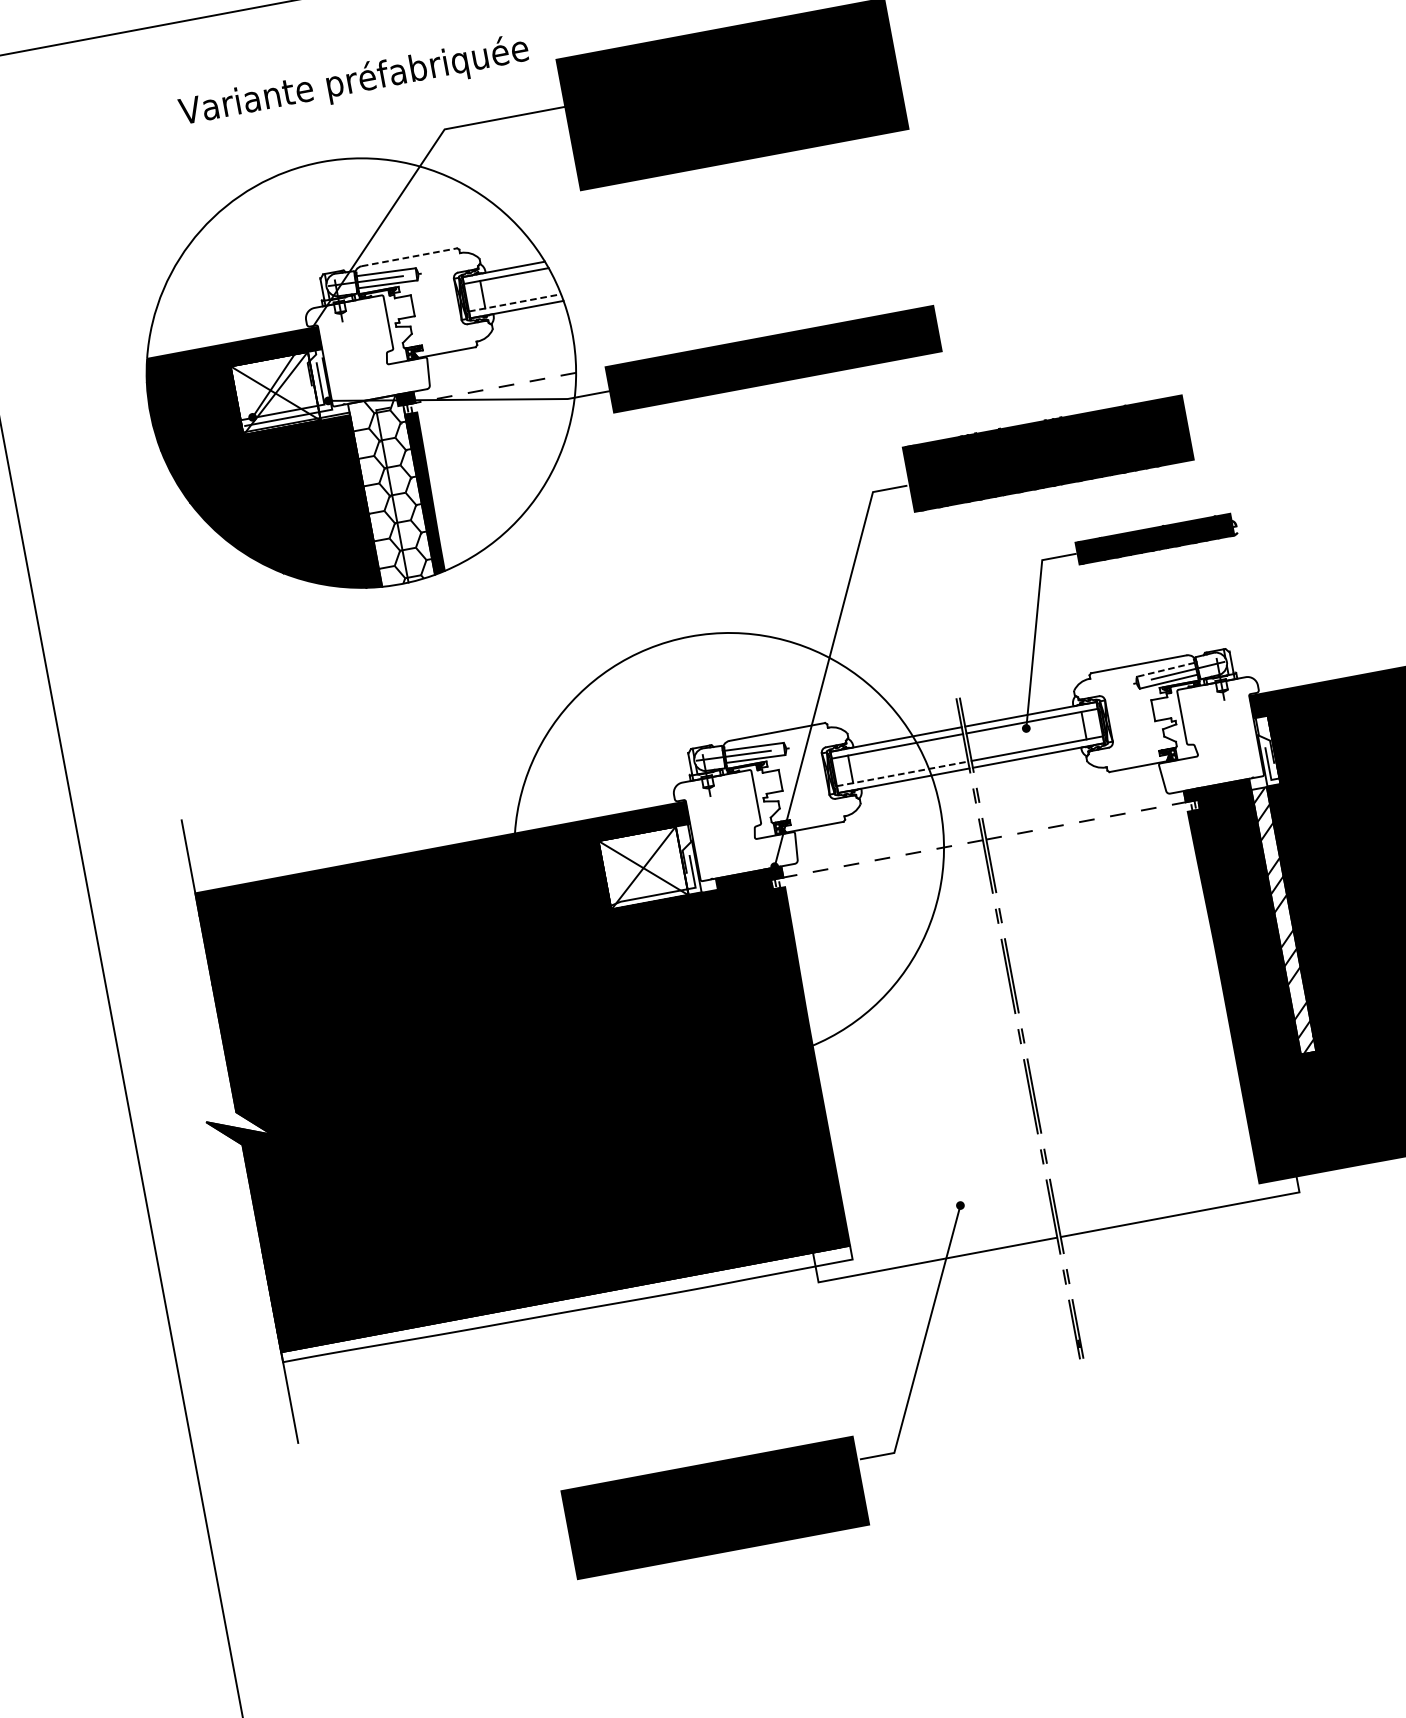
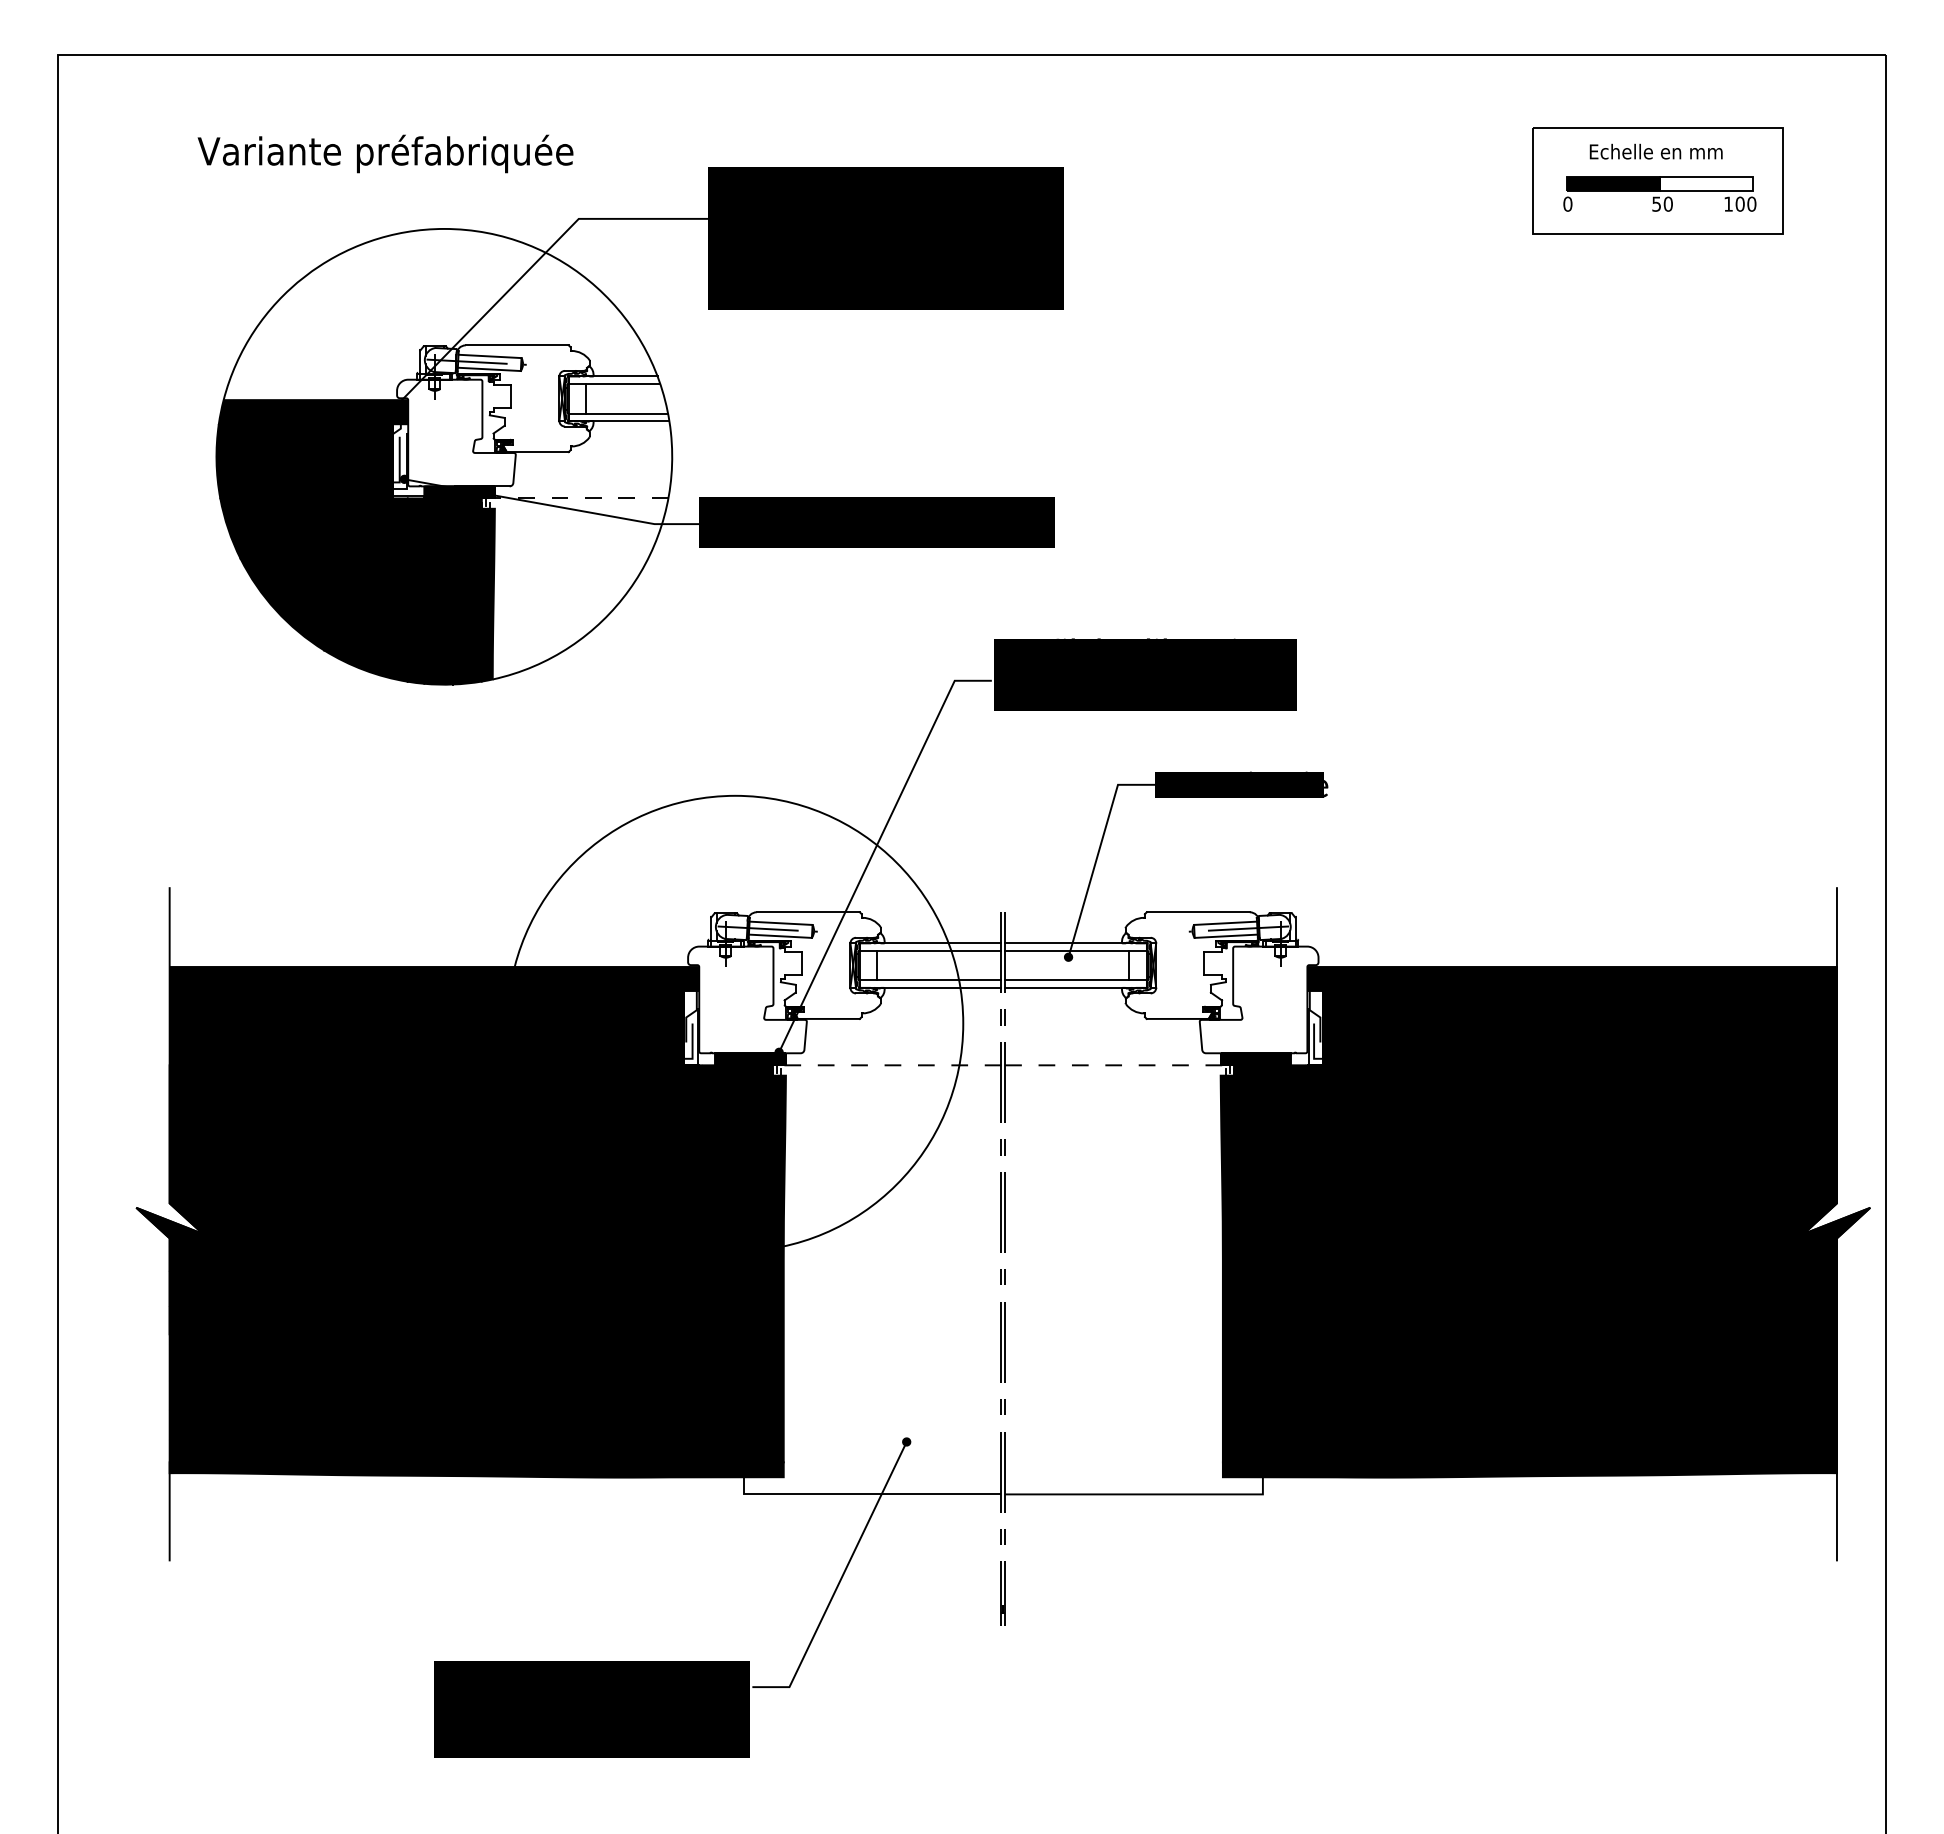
text: (353, 81) -> (385, 153), moved
line: (409, 257) -> (517, 345), dashed -> solid
line: (515, 302) -> (618, 413), dashed -> solid
fill: (275, 393) -> (350, 461), added
fill: (391, 490) -> (452, 585), added
line: (1165, 670) -> (1225, 923), dashed -> solid
line: (902, 773) -> (930, 980), dashed -> solid
fill: (643, 868) -> (641, 1028), added
fill: (1283, 921) -> (1299, 1208), added
fill: (566, 1305) -> (476, 1469), added

